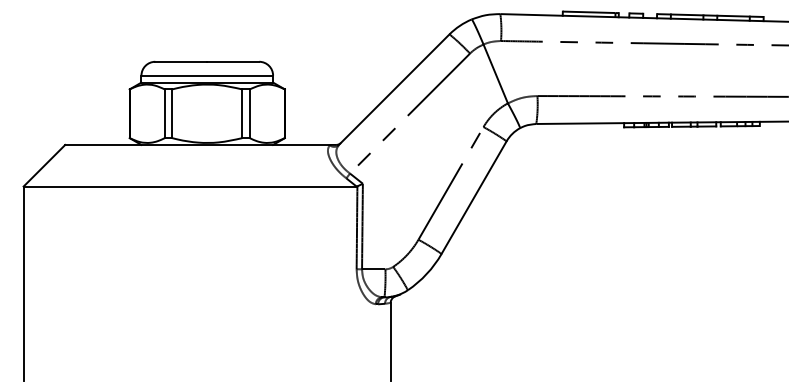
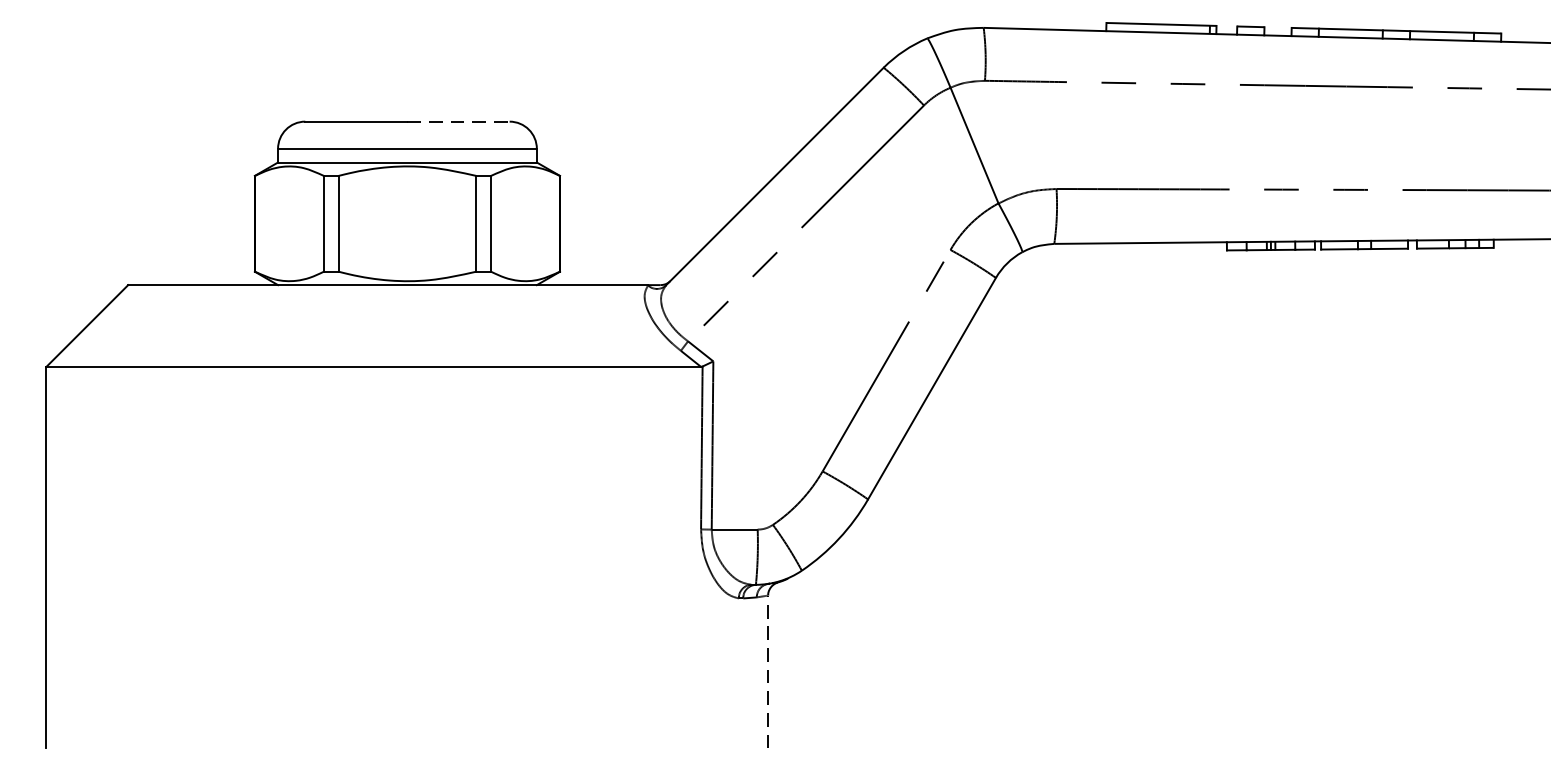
line: (233, 61) -> (458, 121), solid -> dashed
line: (390, 341) -> (767, 671), solid -> dashed

